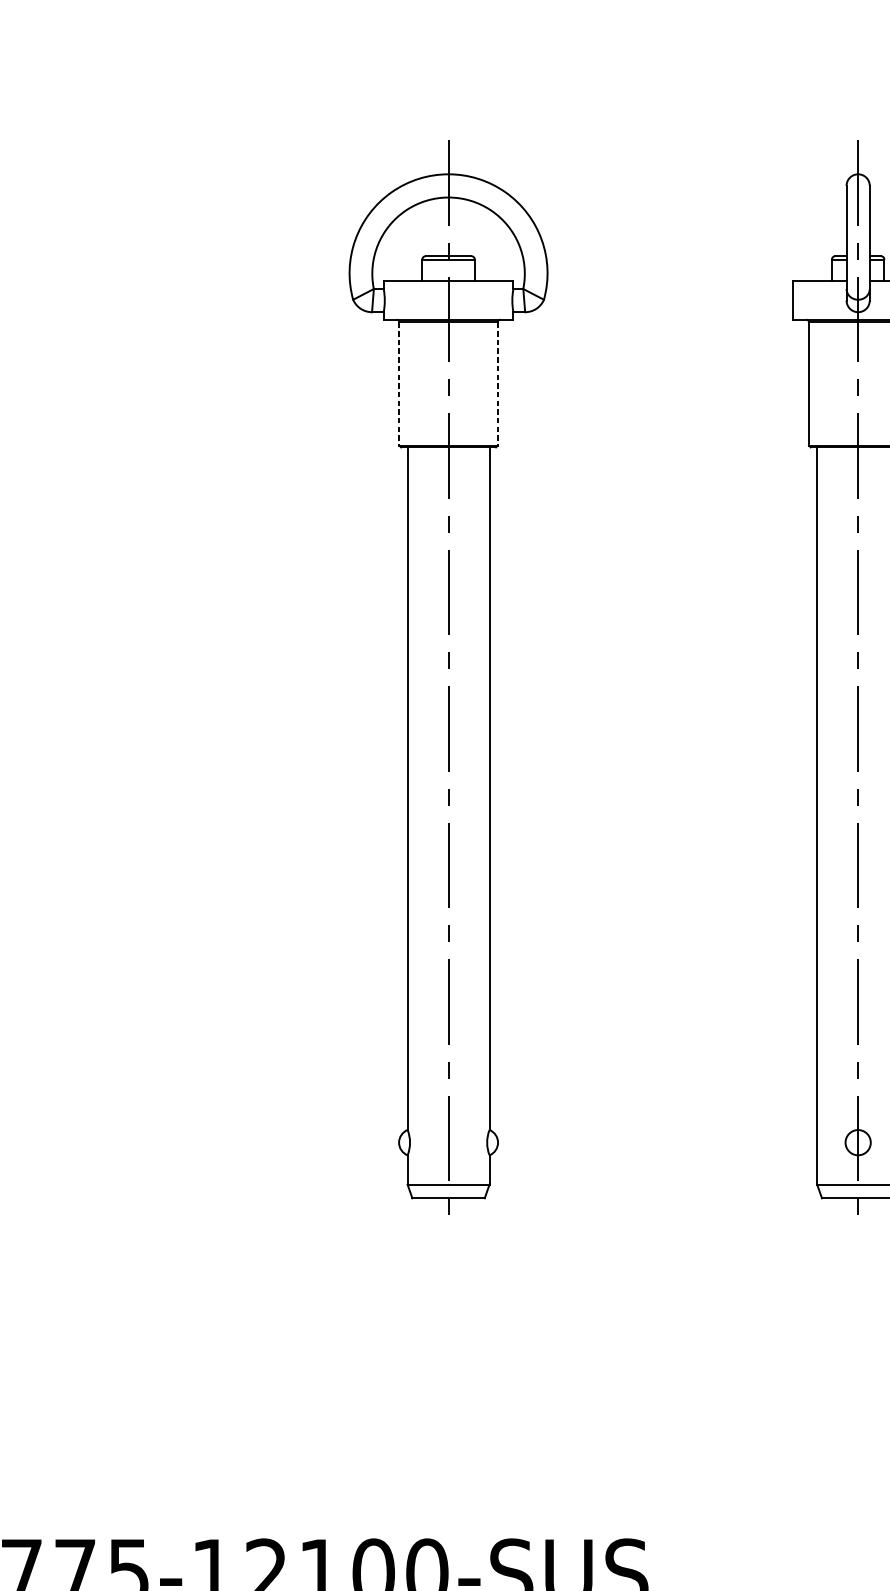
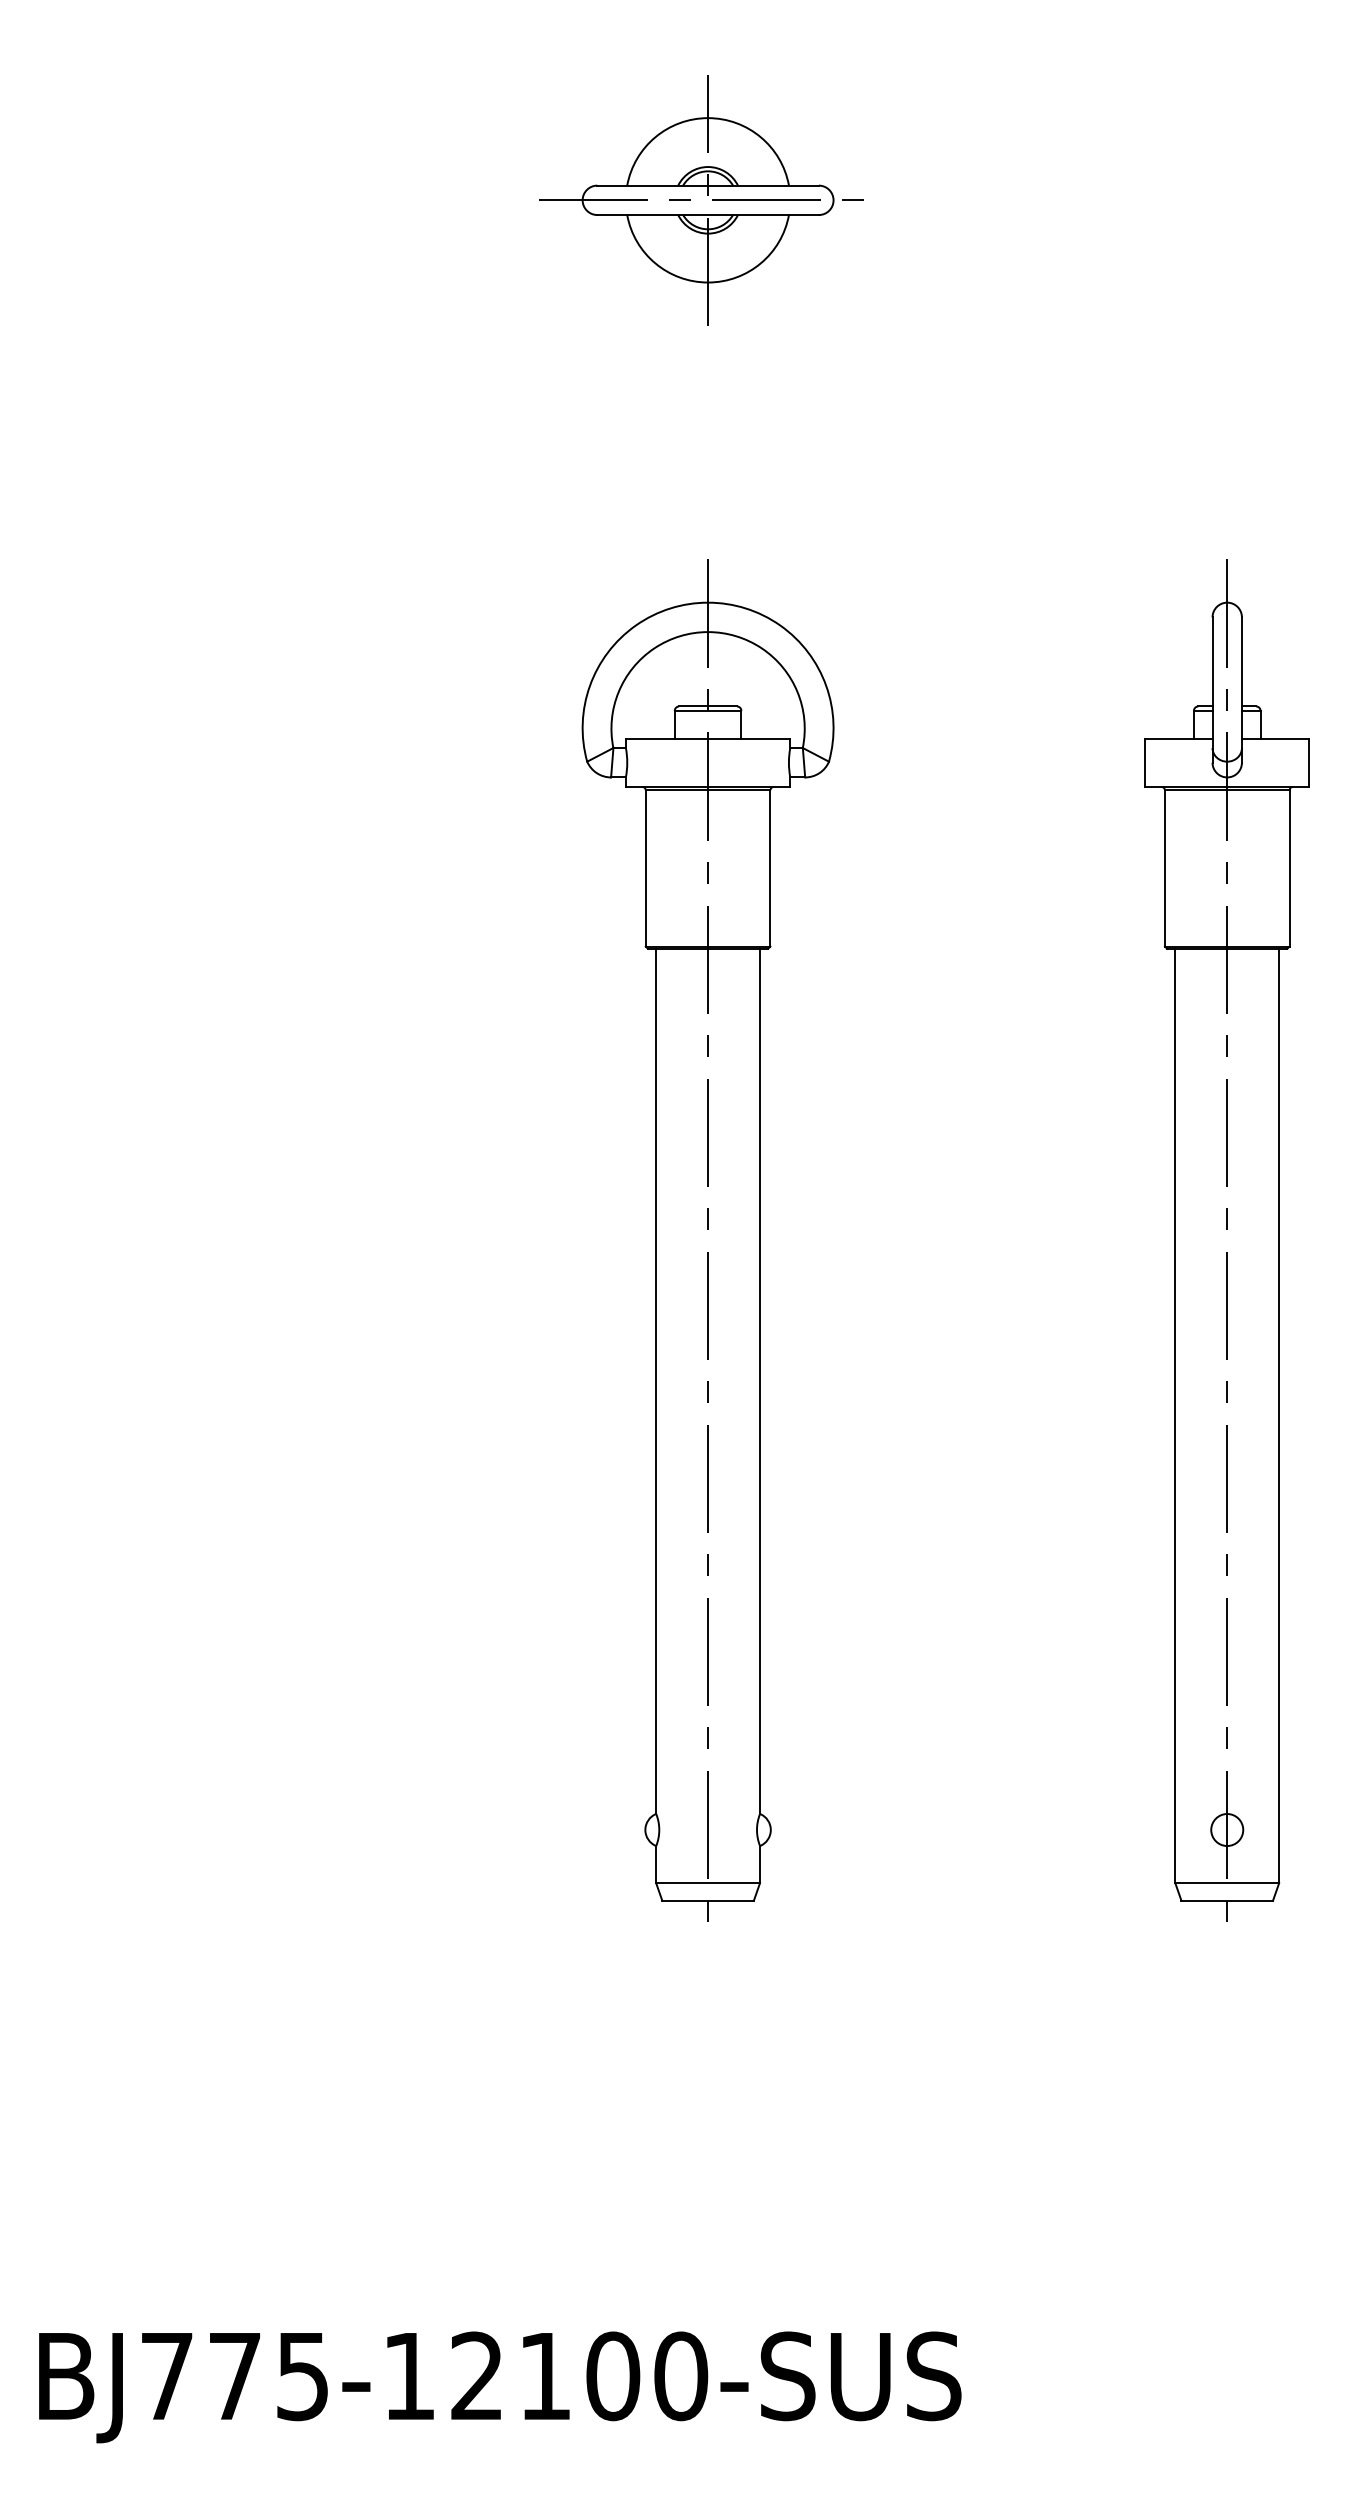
line: (399, 384) -> (645, 869), dashed -> solid
line: (497, 384) -> (770, 869), dashed -> solid

